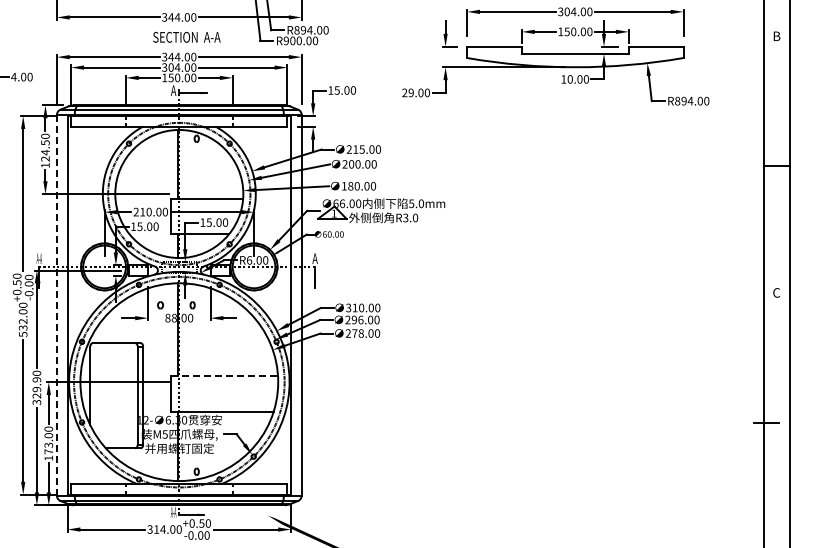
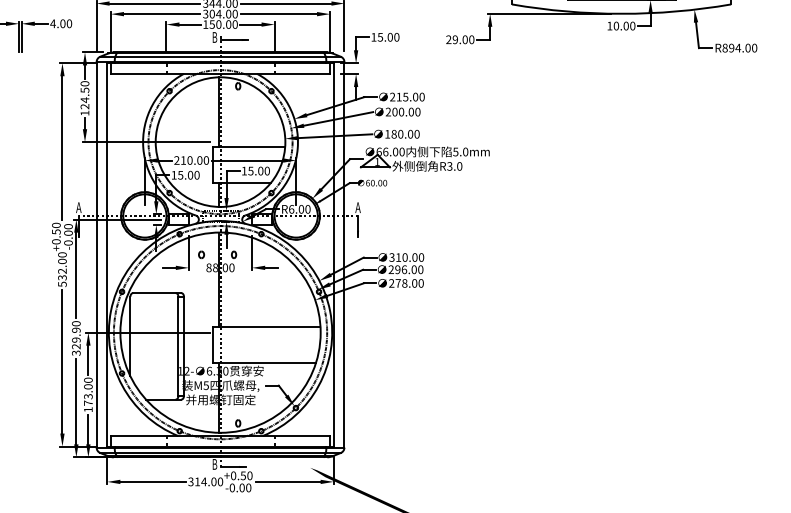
text: (173, 90) -> (214, 37), A -> B
text: (39, 258) -> (78, 207), A-A -> A
line: (56, 304) -> (96, 254), dashed -> solid
line: (225, 376) -> (267, 326), dashed -> solid
text: (173, 512) -> (214, 464), A-A -> B

